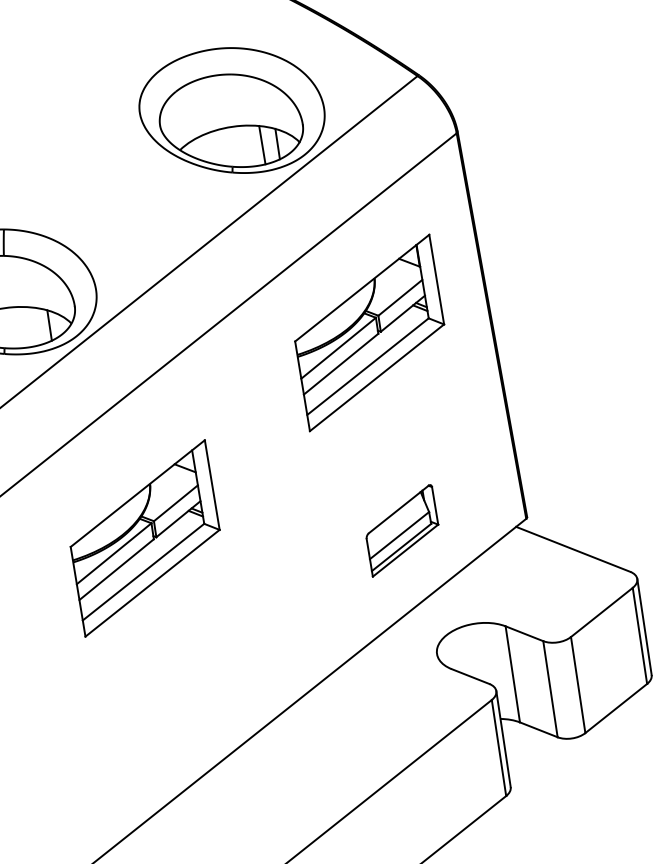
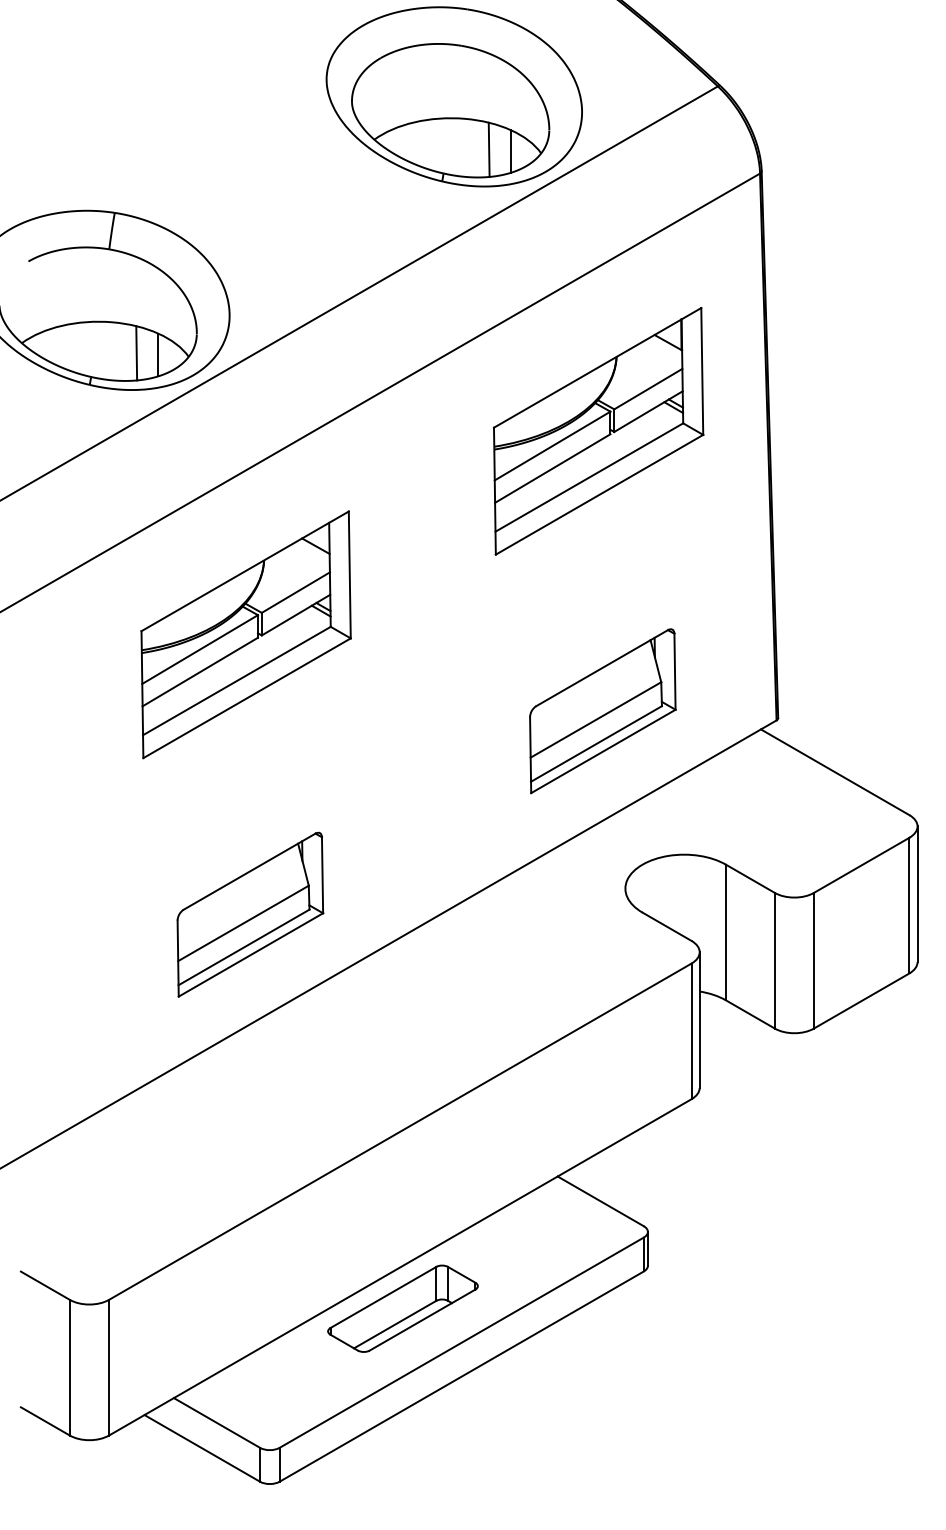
line: (34, 326) -> (136, 353), added
part: (402, 530) -> (602, 711), size x1.43
part: (144, 538) -> (245, 634), moved
part: (174, 711) -> (250, 914), added

